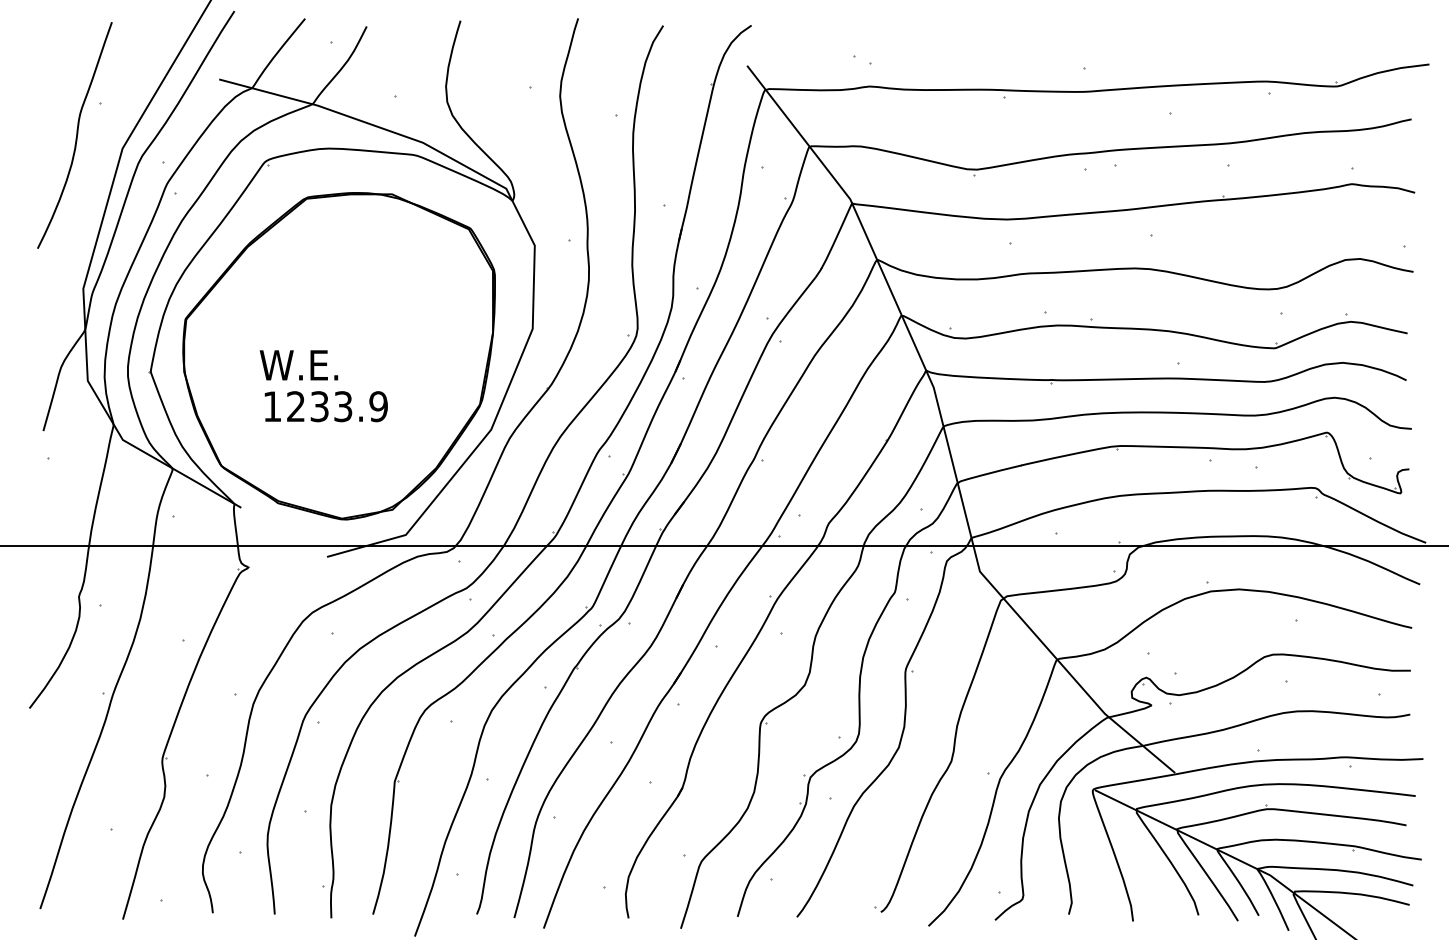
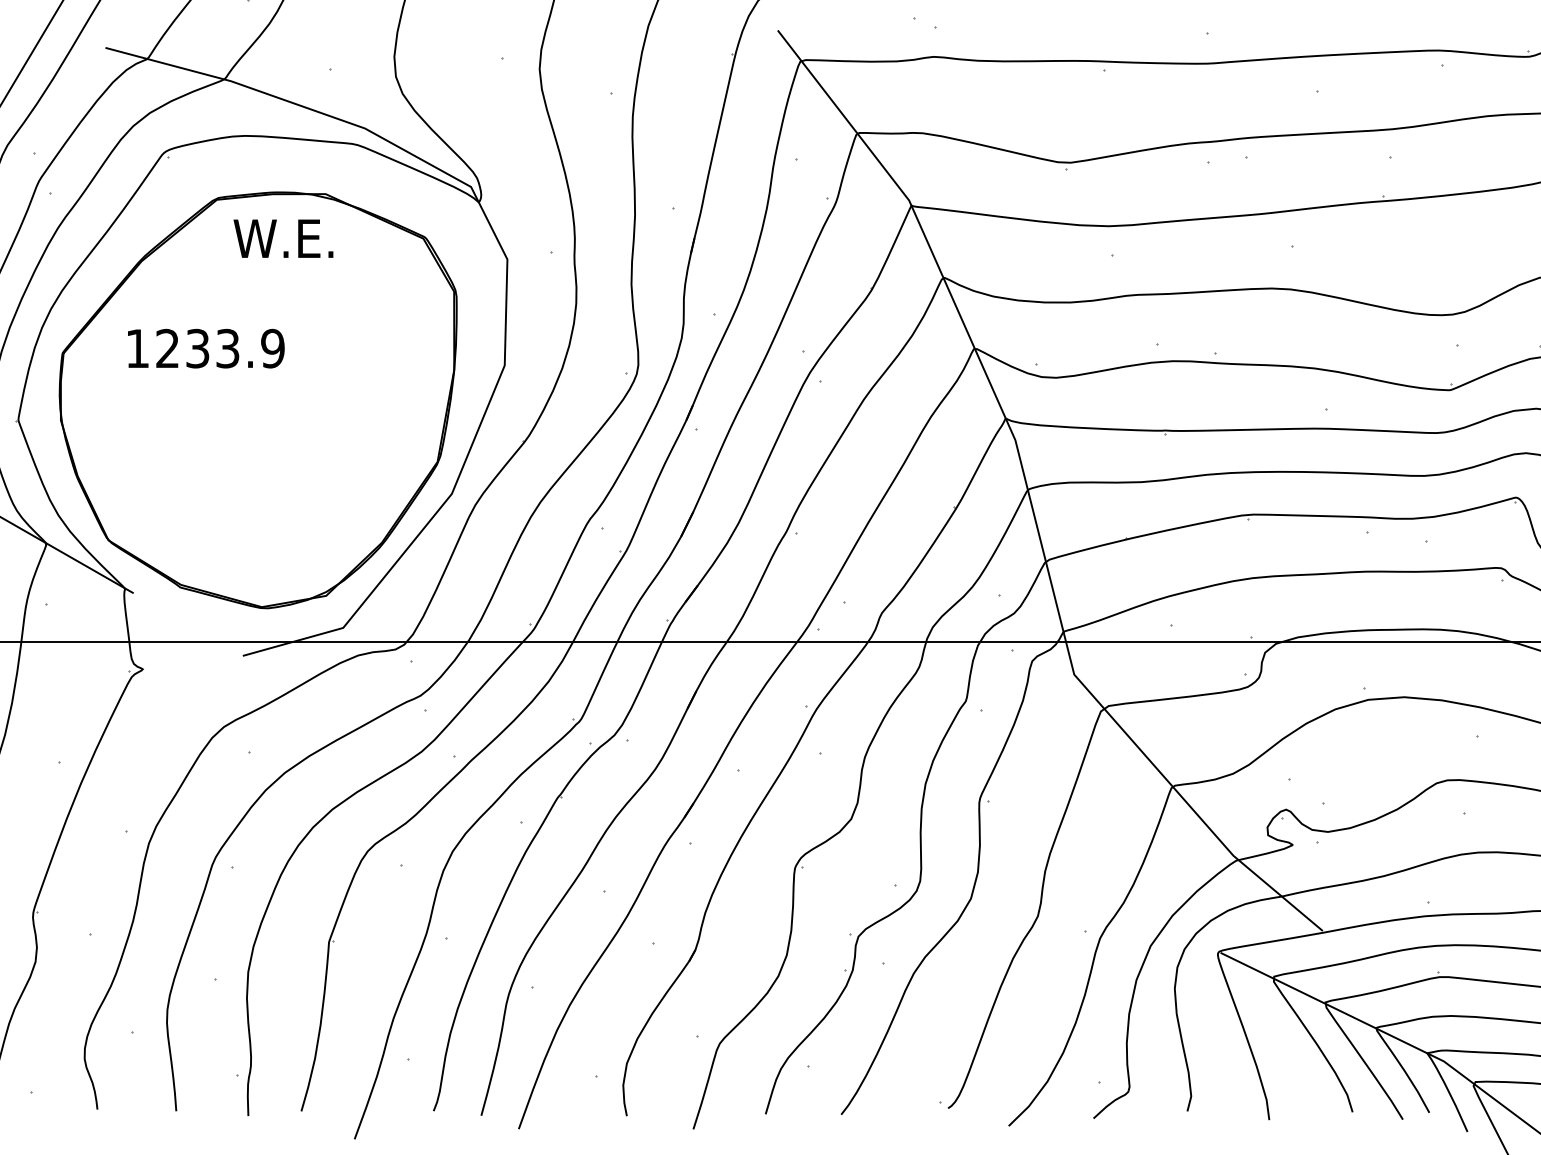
text: (298, 365) -> (282, 238), moved
text: (325, 406) -> (205, 348), moved

